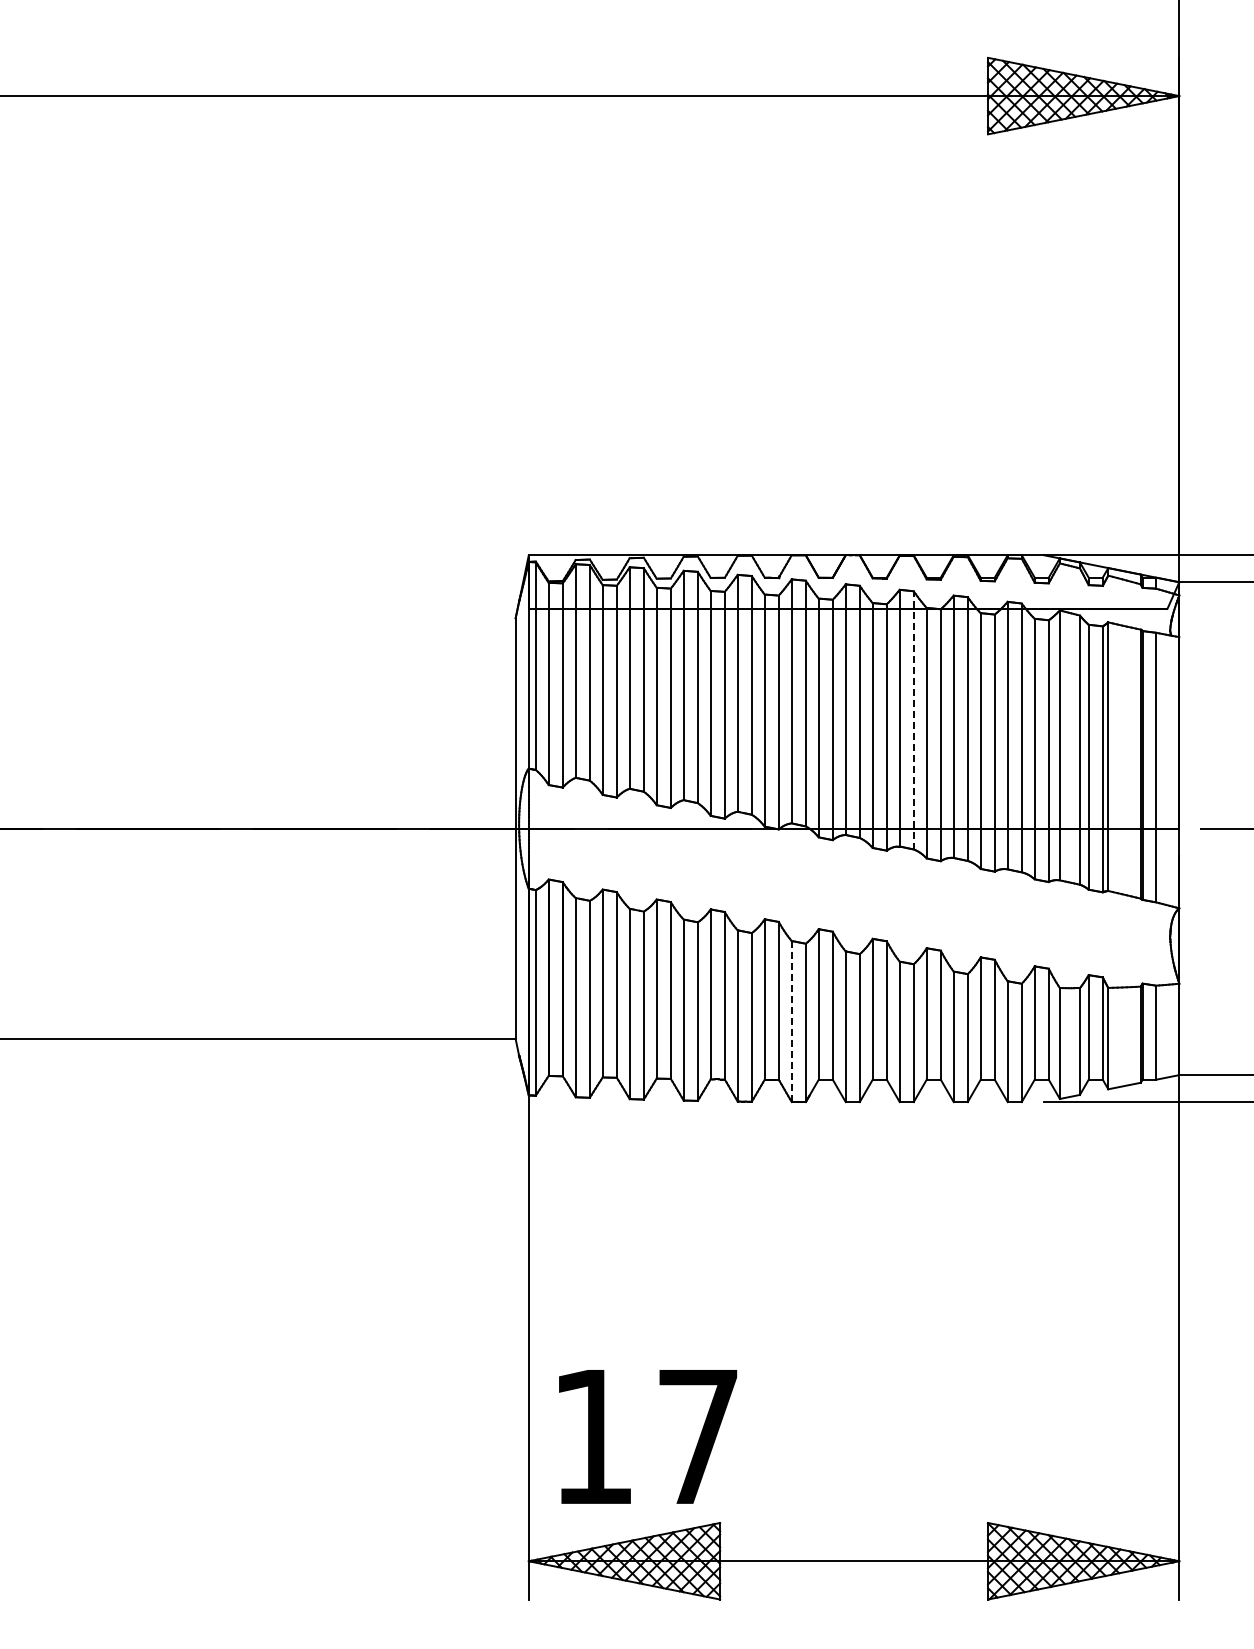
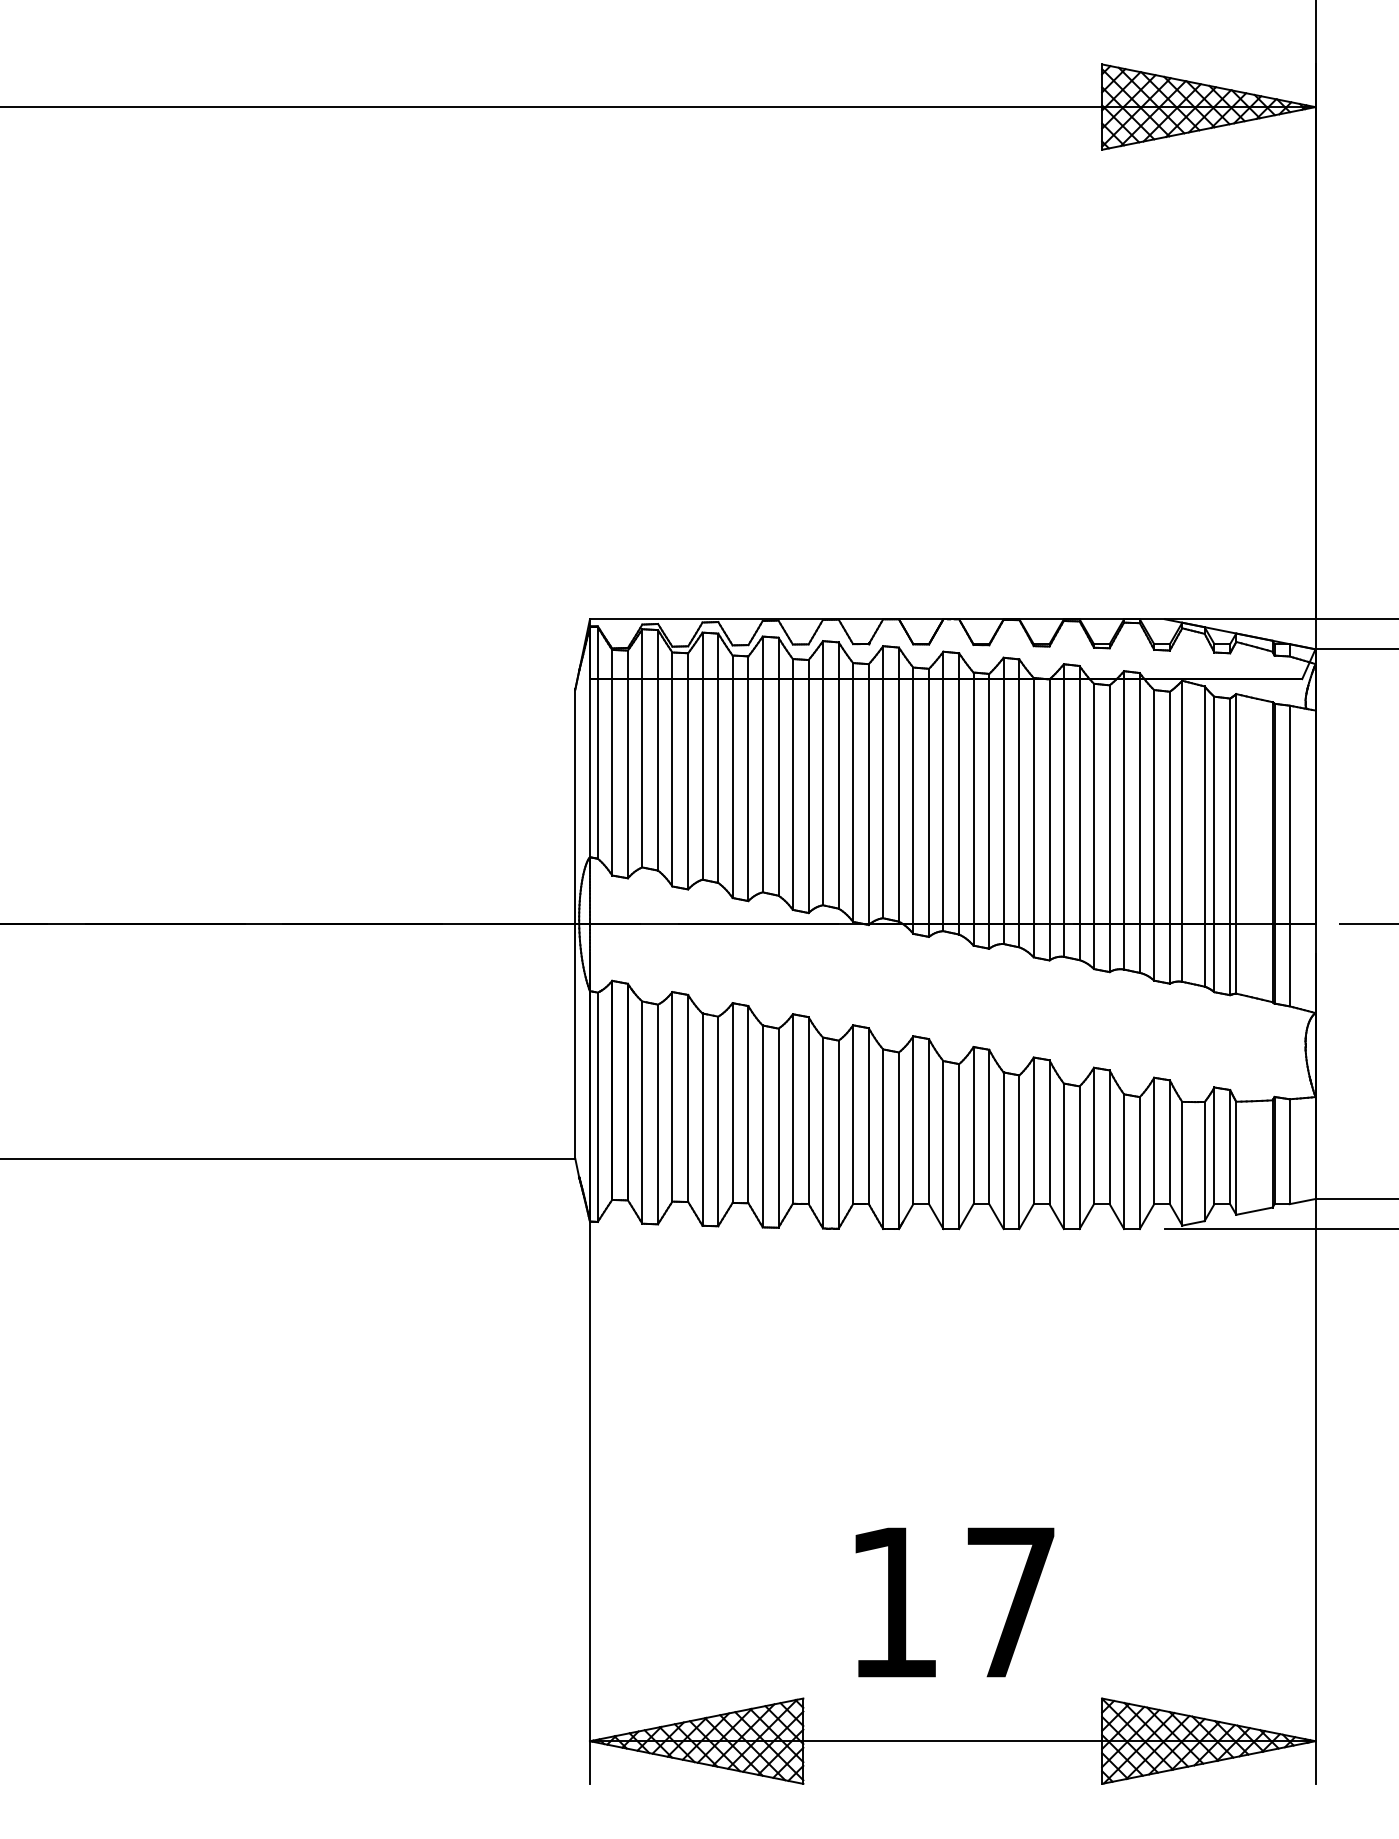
line: (913, 719) -> (1019, 802), dashed -> solid
line: (791, 1021) -> (882, 1139), dashed -> solid
text: (648, 1436) -> (955, 1602), moved

